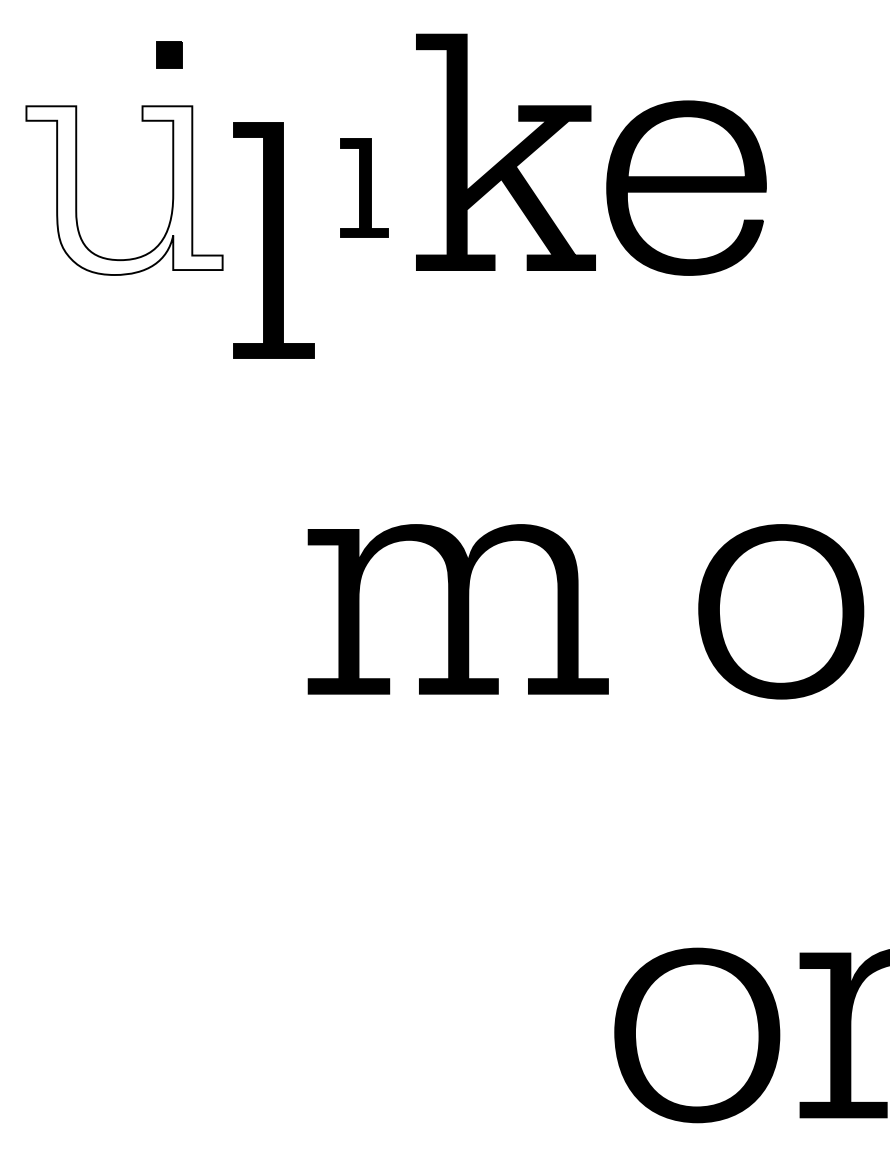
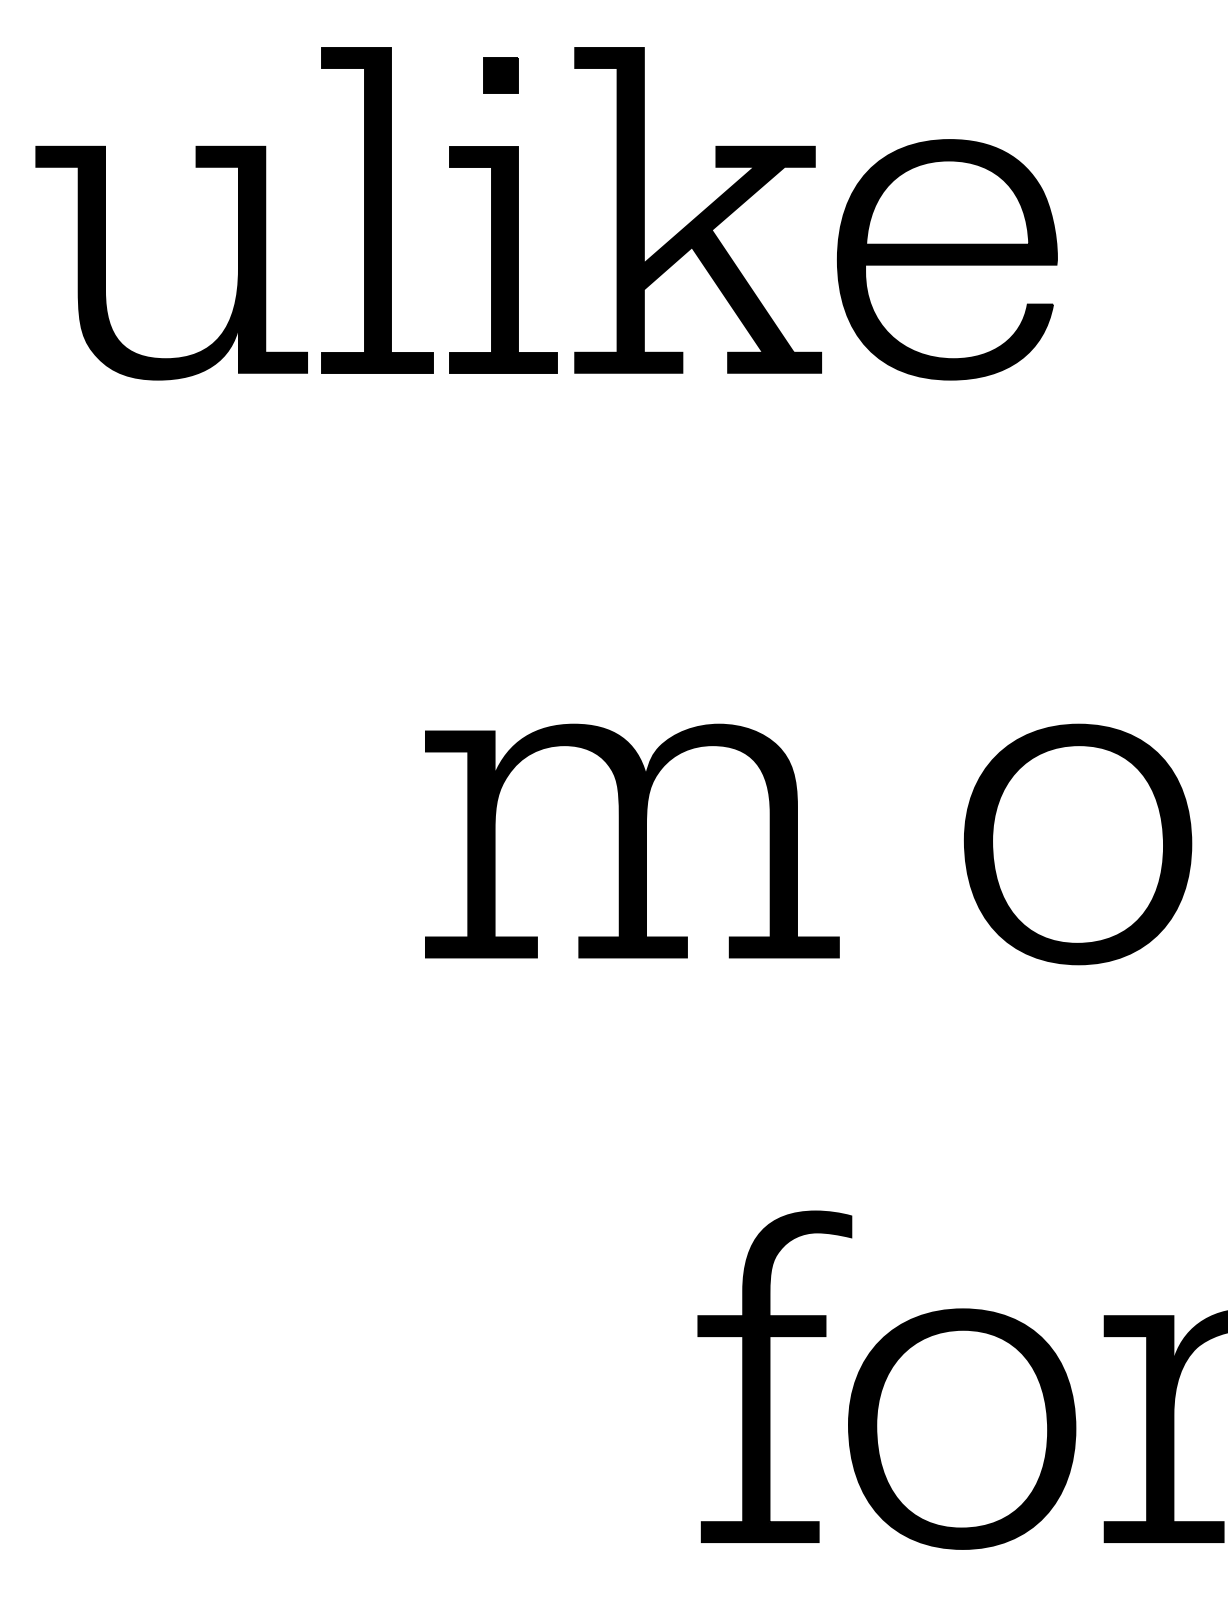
part: (169, 54) -> (501, 75), moved
part: (364, 187) -> (502, 258), size x1.67
fill: (124, 190) -> (171, 263), added
part: (273, 240) -> (377, 210), moved
part: (561, 997) -> (774, 1376), added

